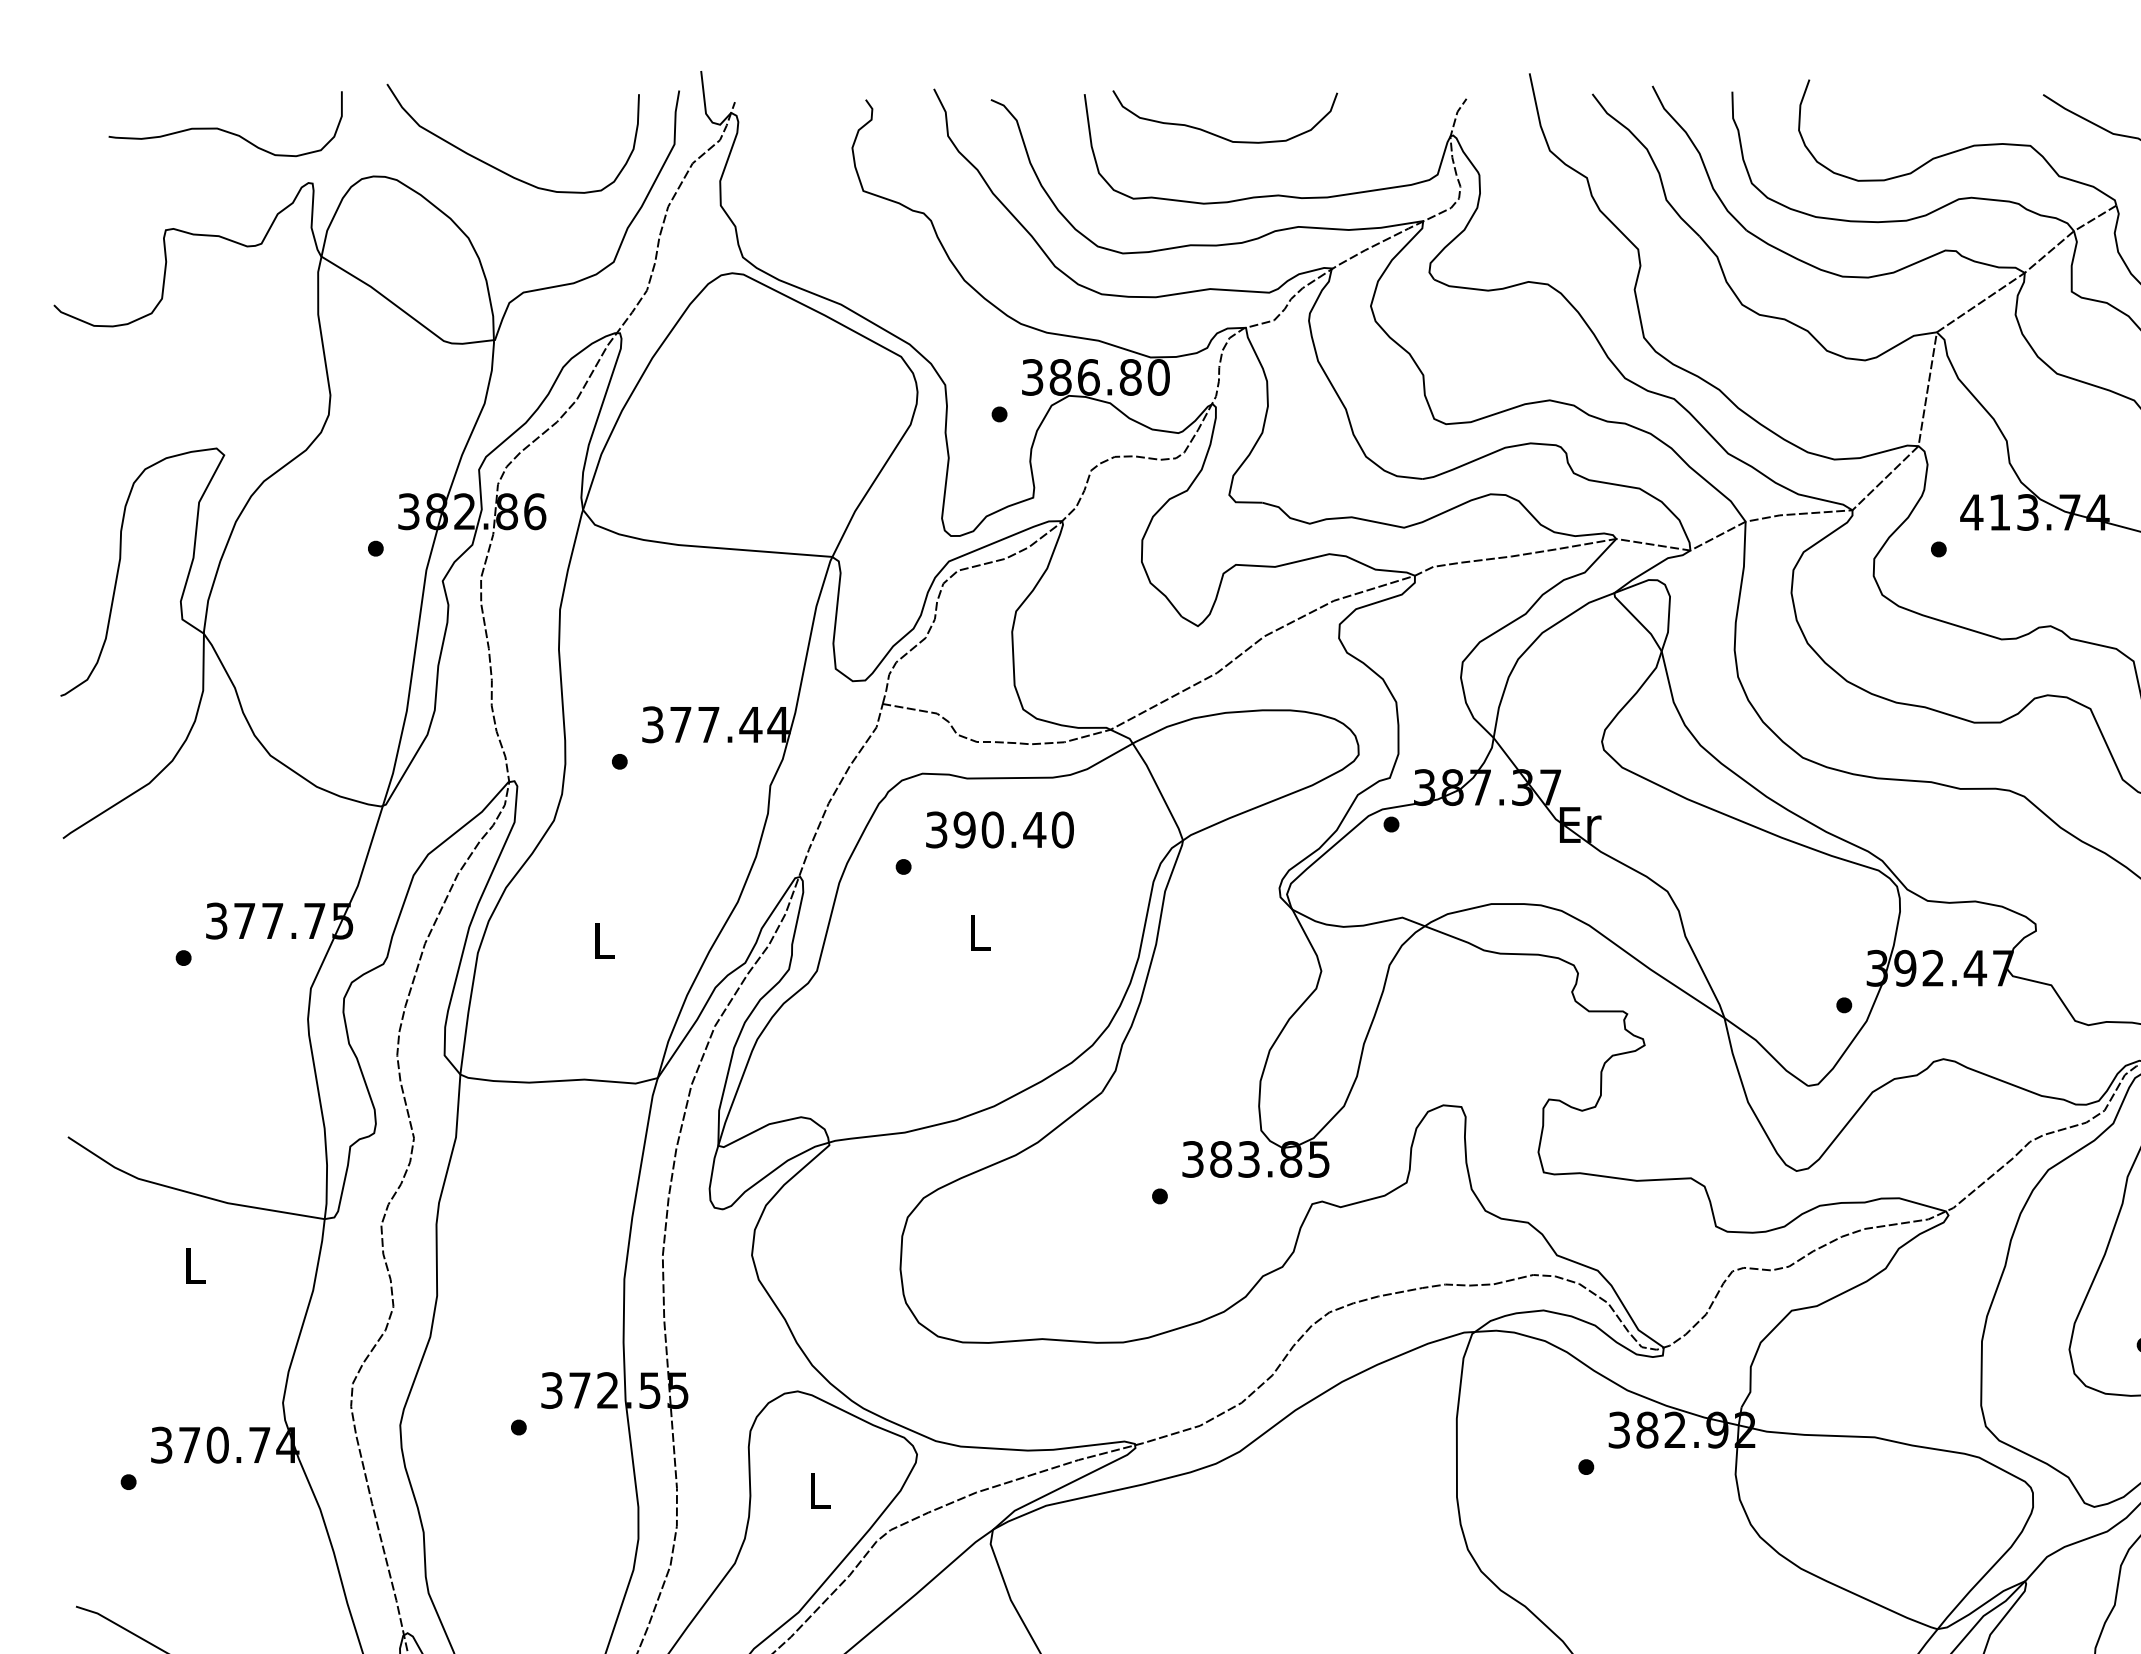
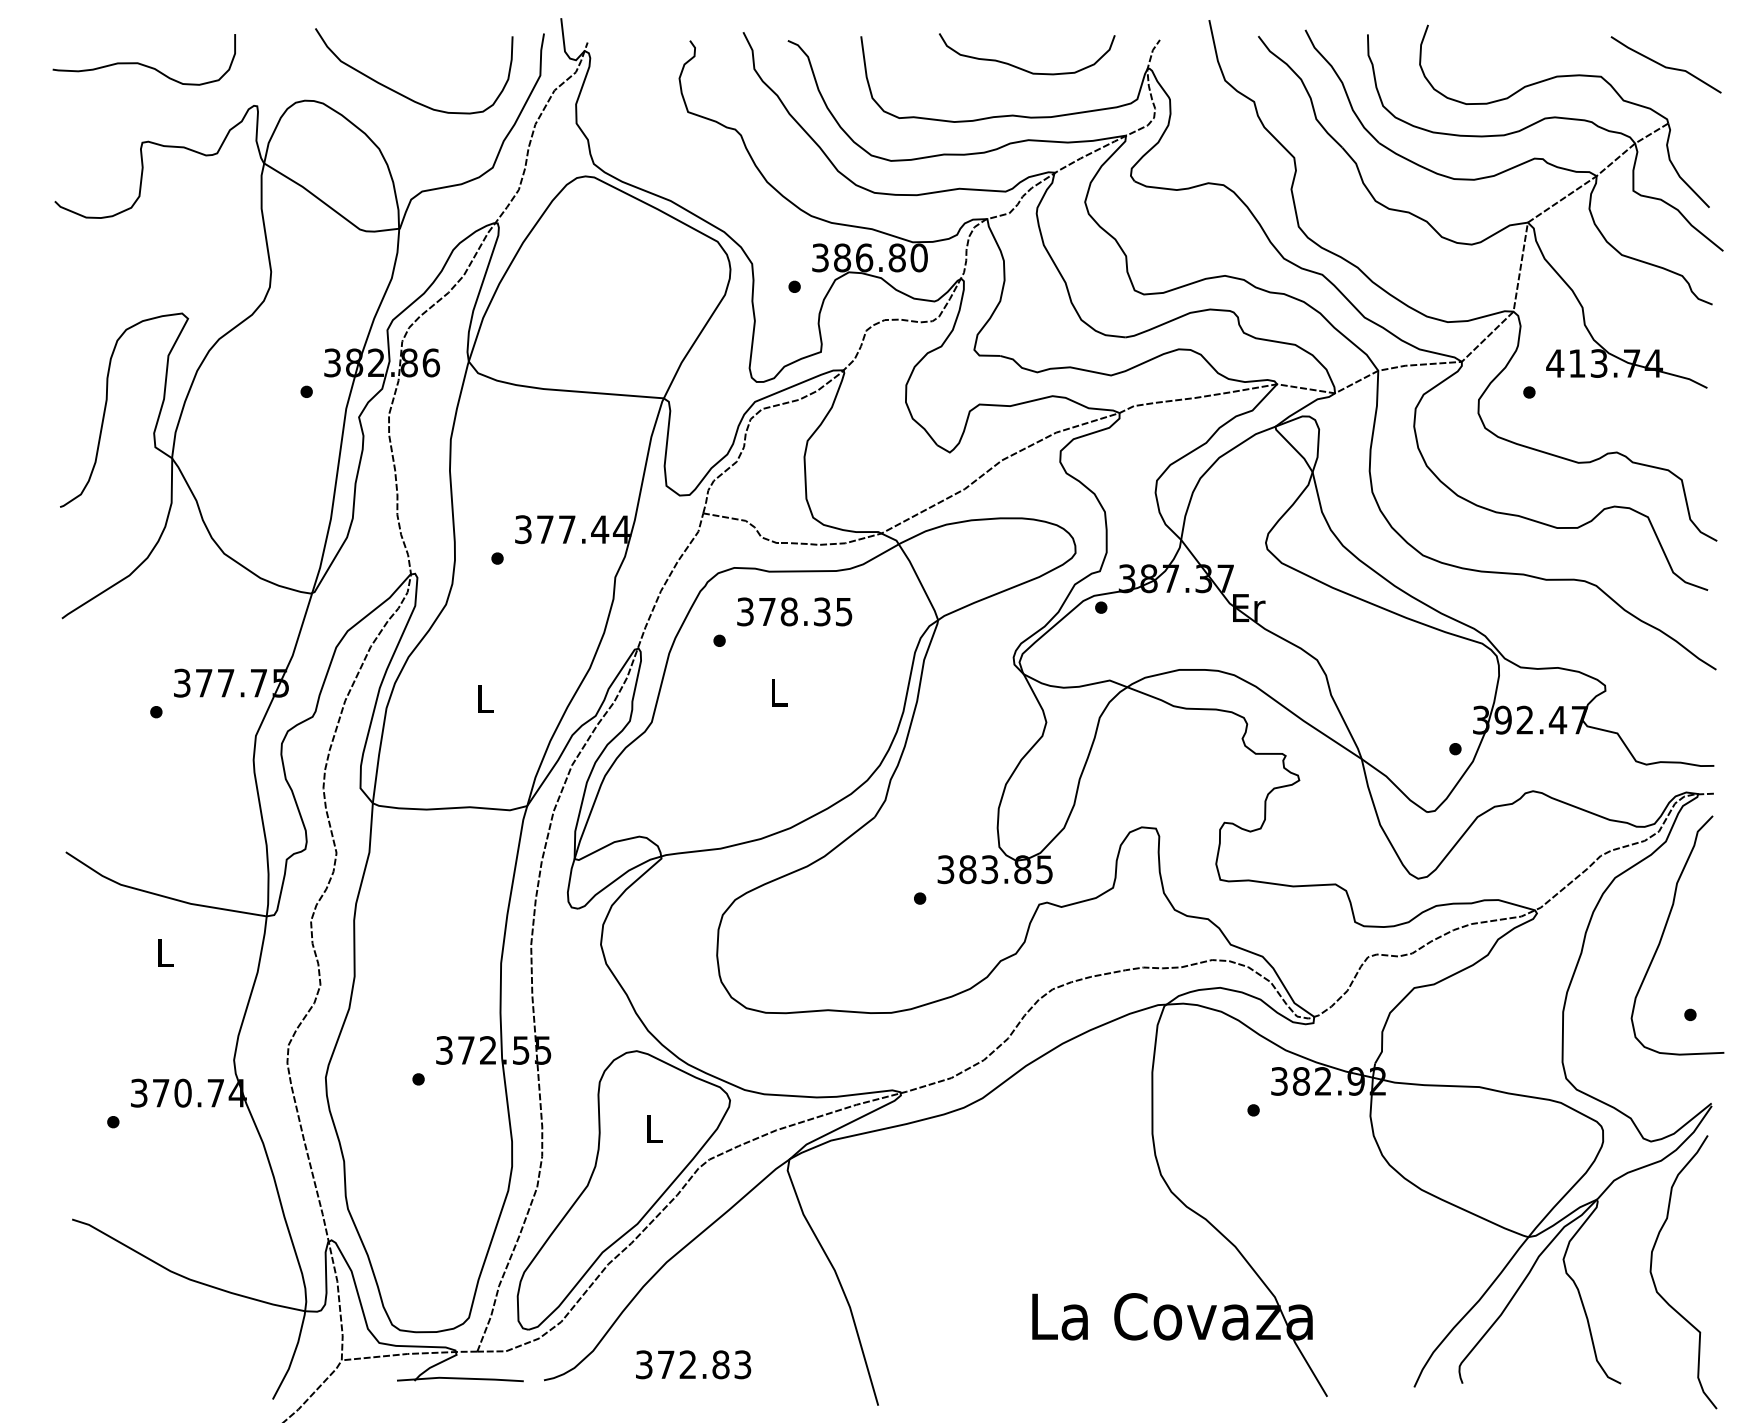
curve: (223, 128) -> (142, 63), moved
curve: (1216, 134) -> (1020, 67), moved
text: (1013, 829) -> (805, 611), 390.40 -> 378.35

